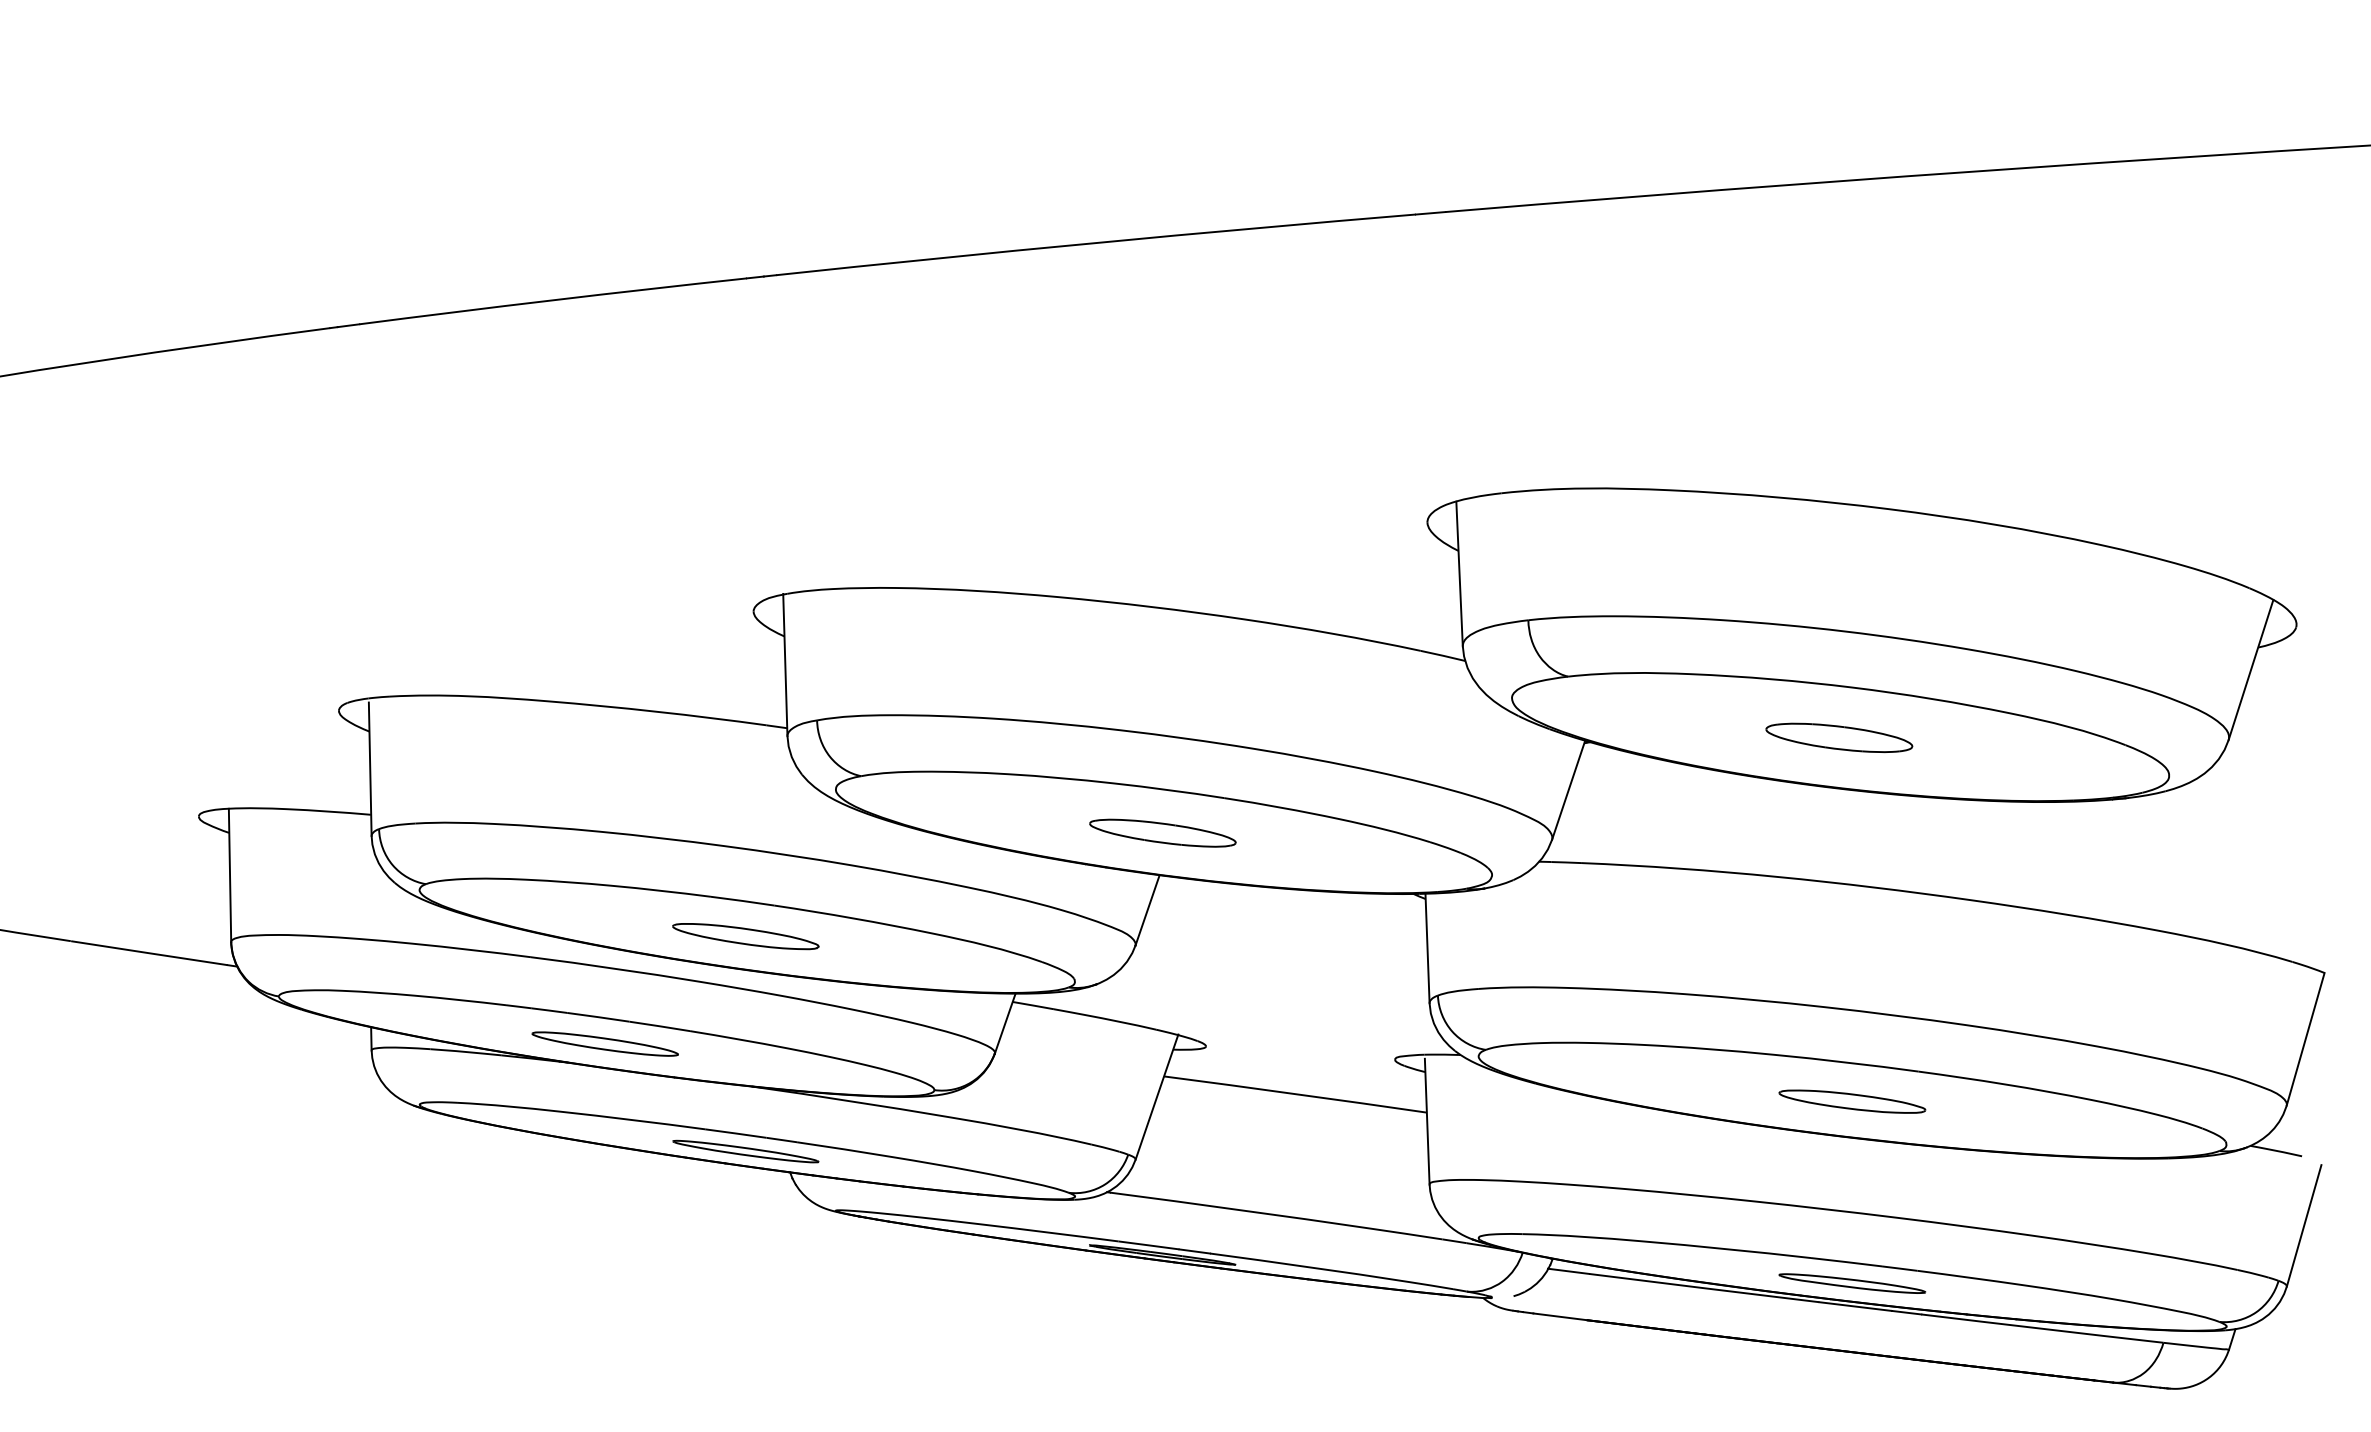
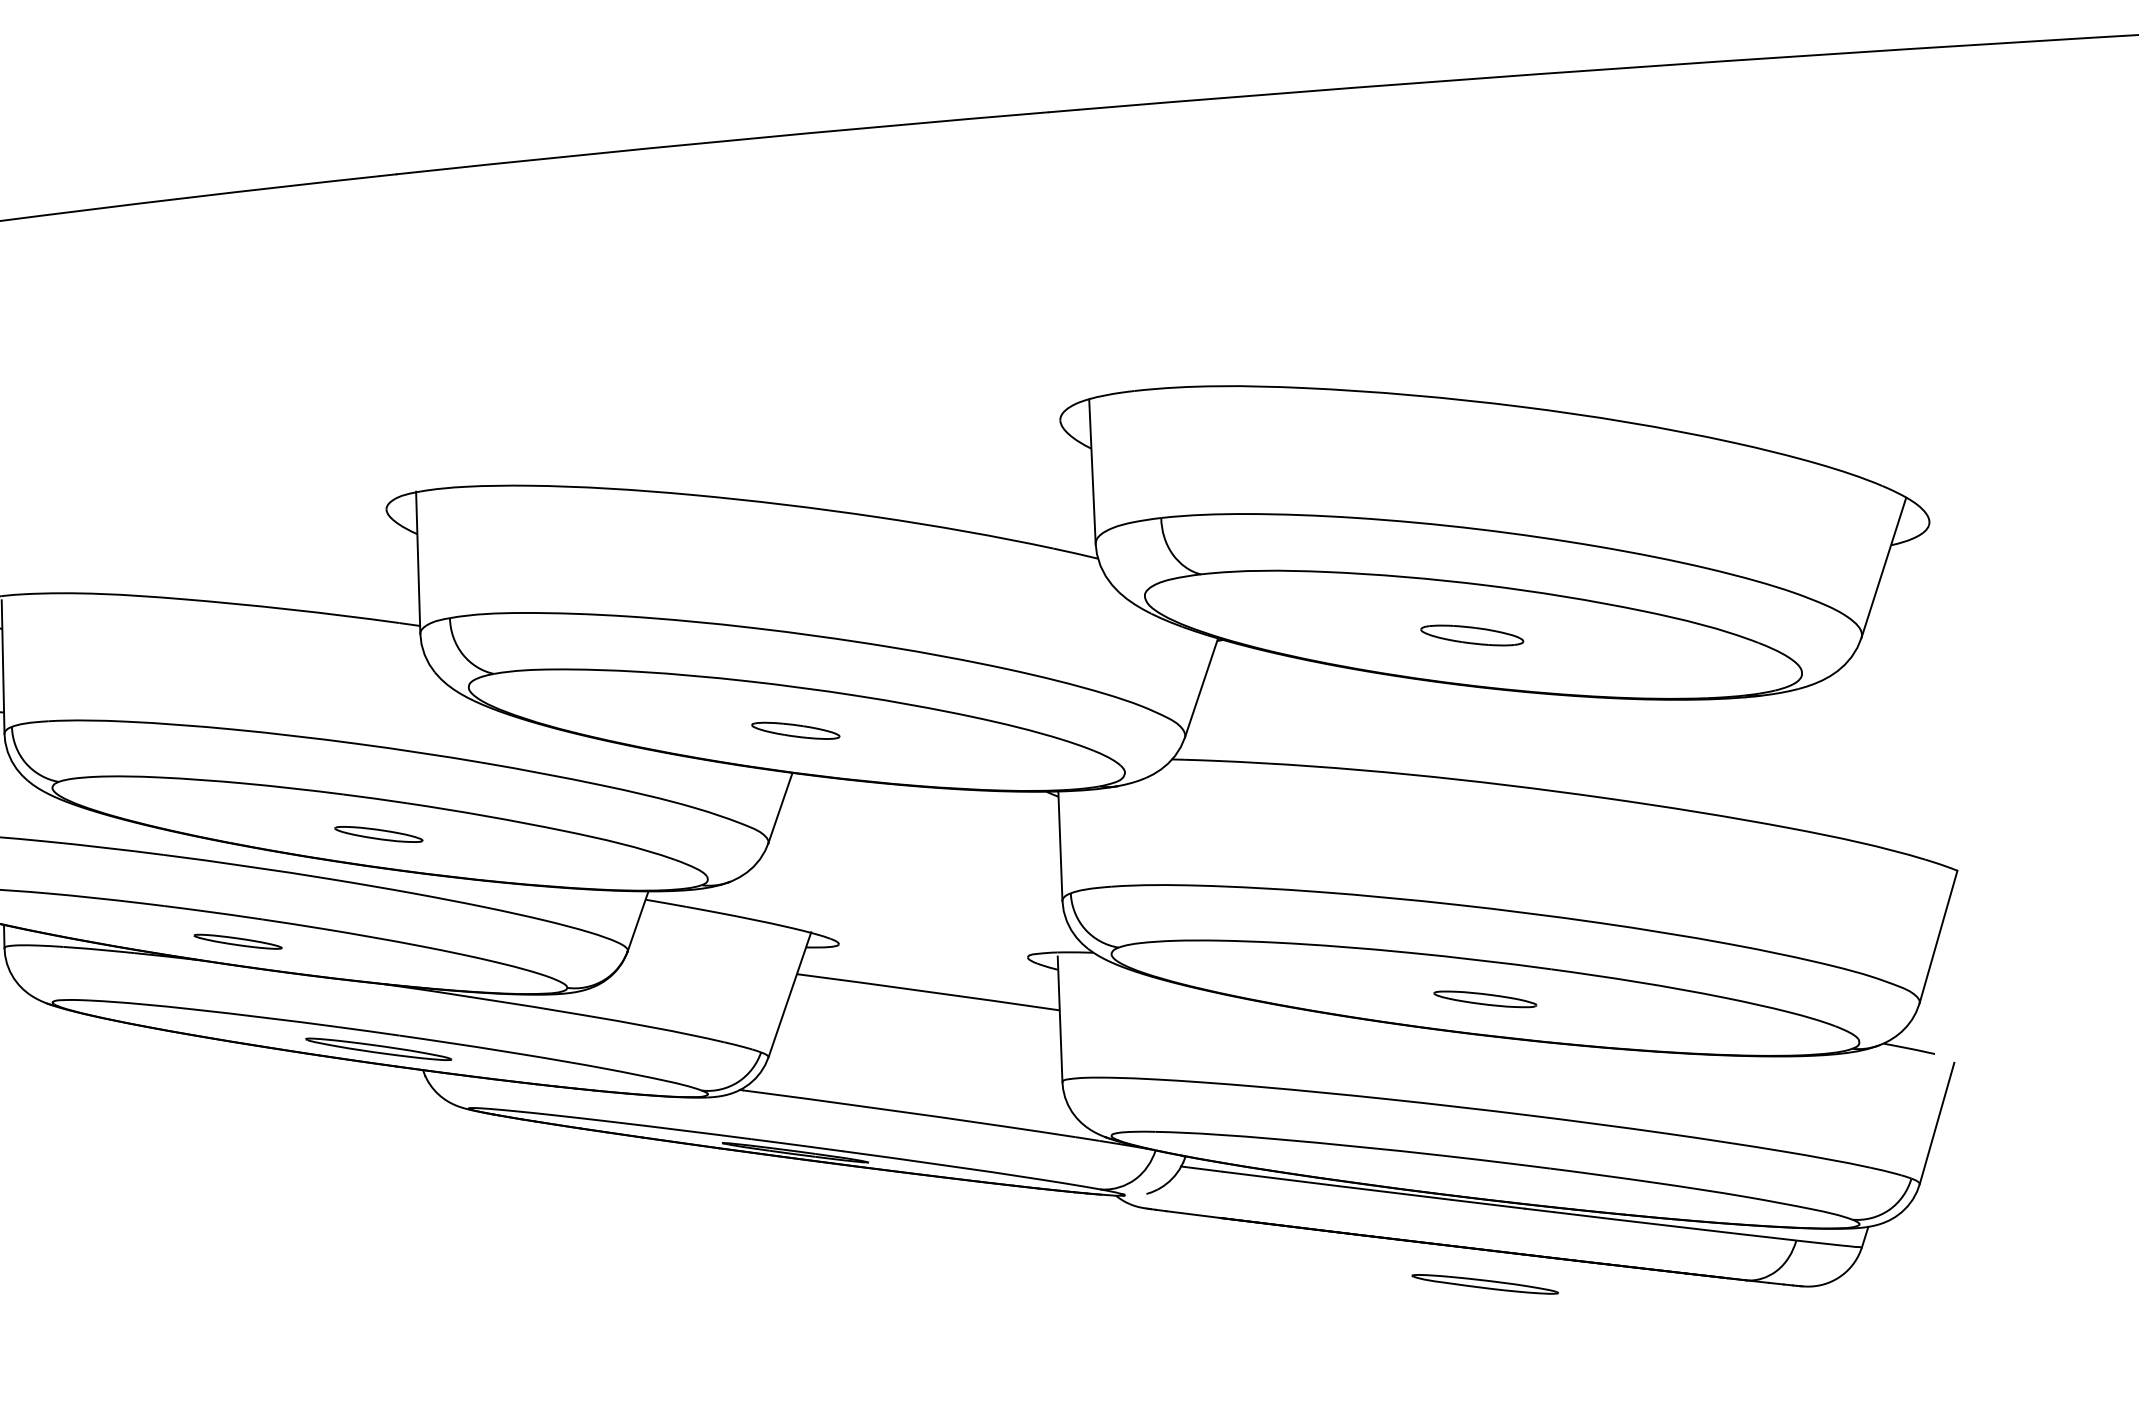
part: (1839, 737) -> (1472, 635), size x0.7
part: (1162, 832) -> (795, 730), size x0.6
part: (745, 936) -> (378, 834), size x0.6
part: (604, 1043) -> (237, 941), size x0.6
part: (1852, 1101) -> (1485, 999), size x0.7
part: (1852, 1283) -> (1485, 1284), moved

